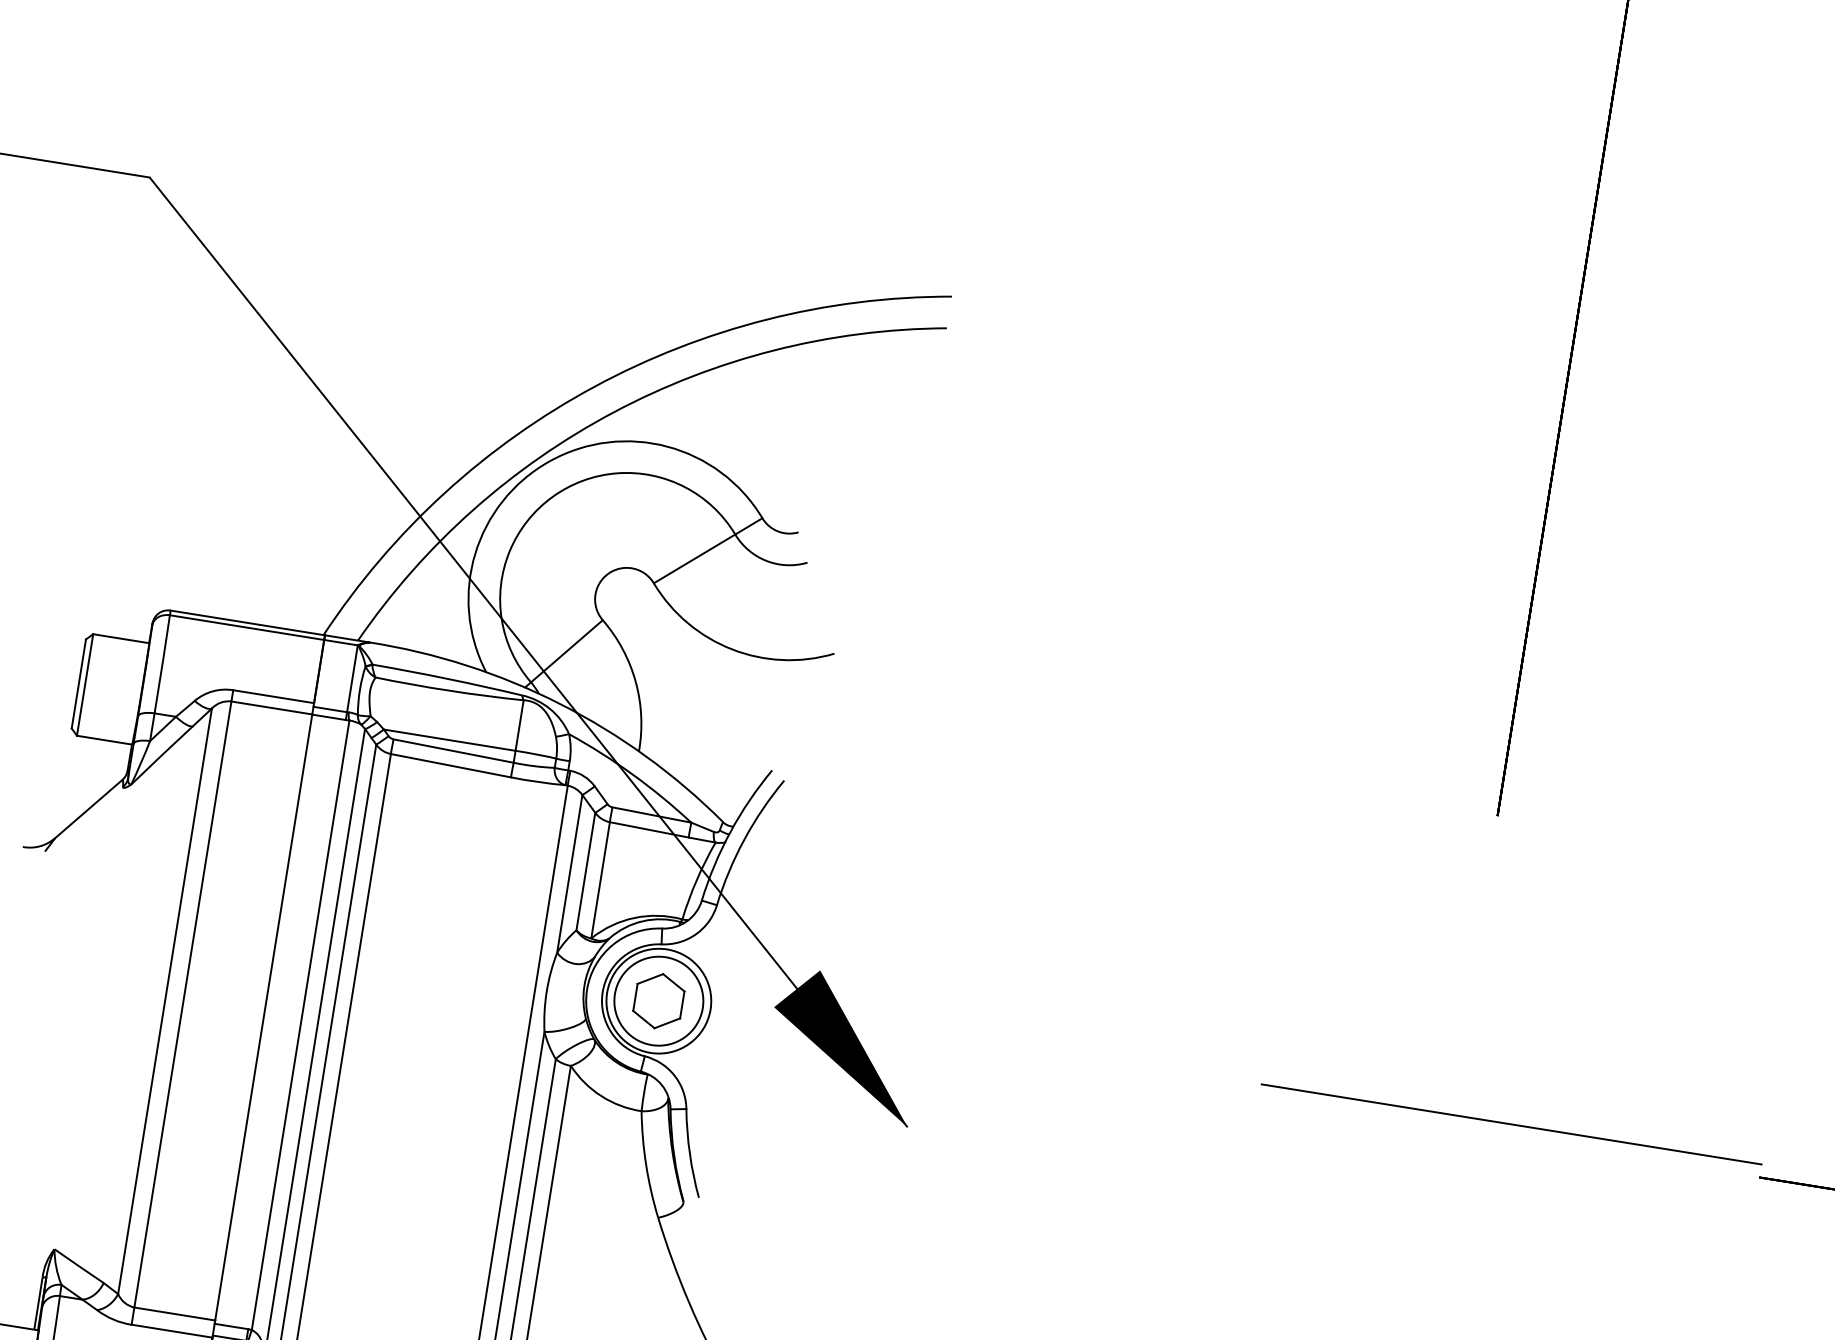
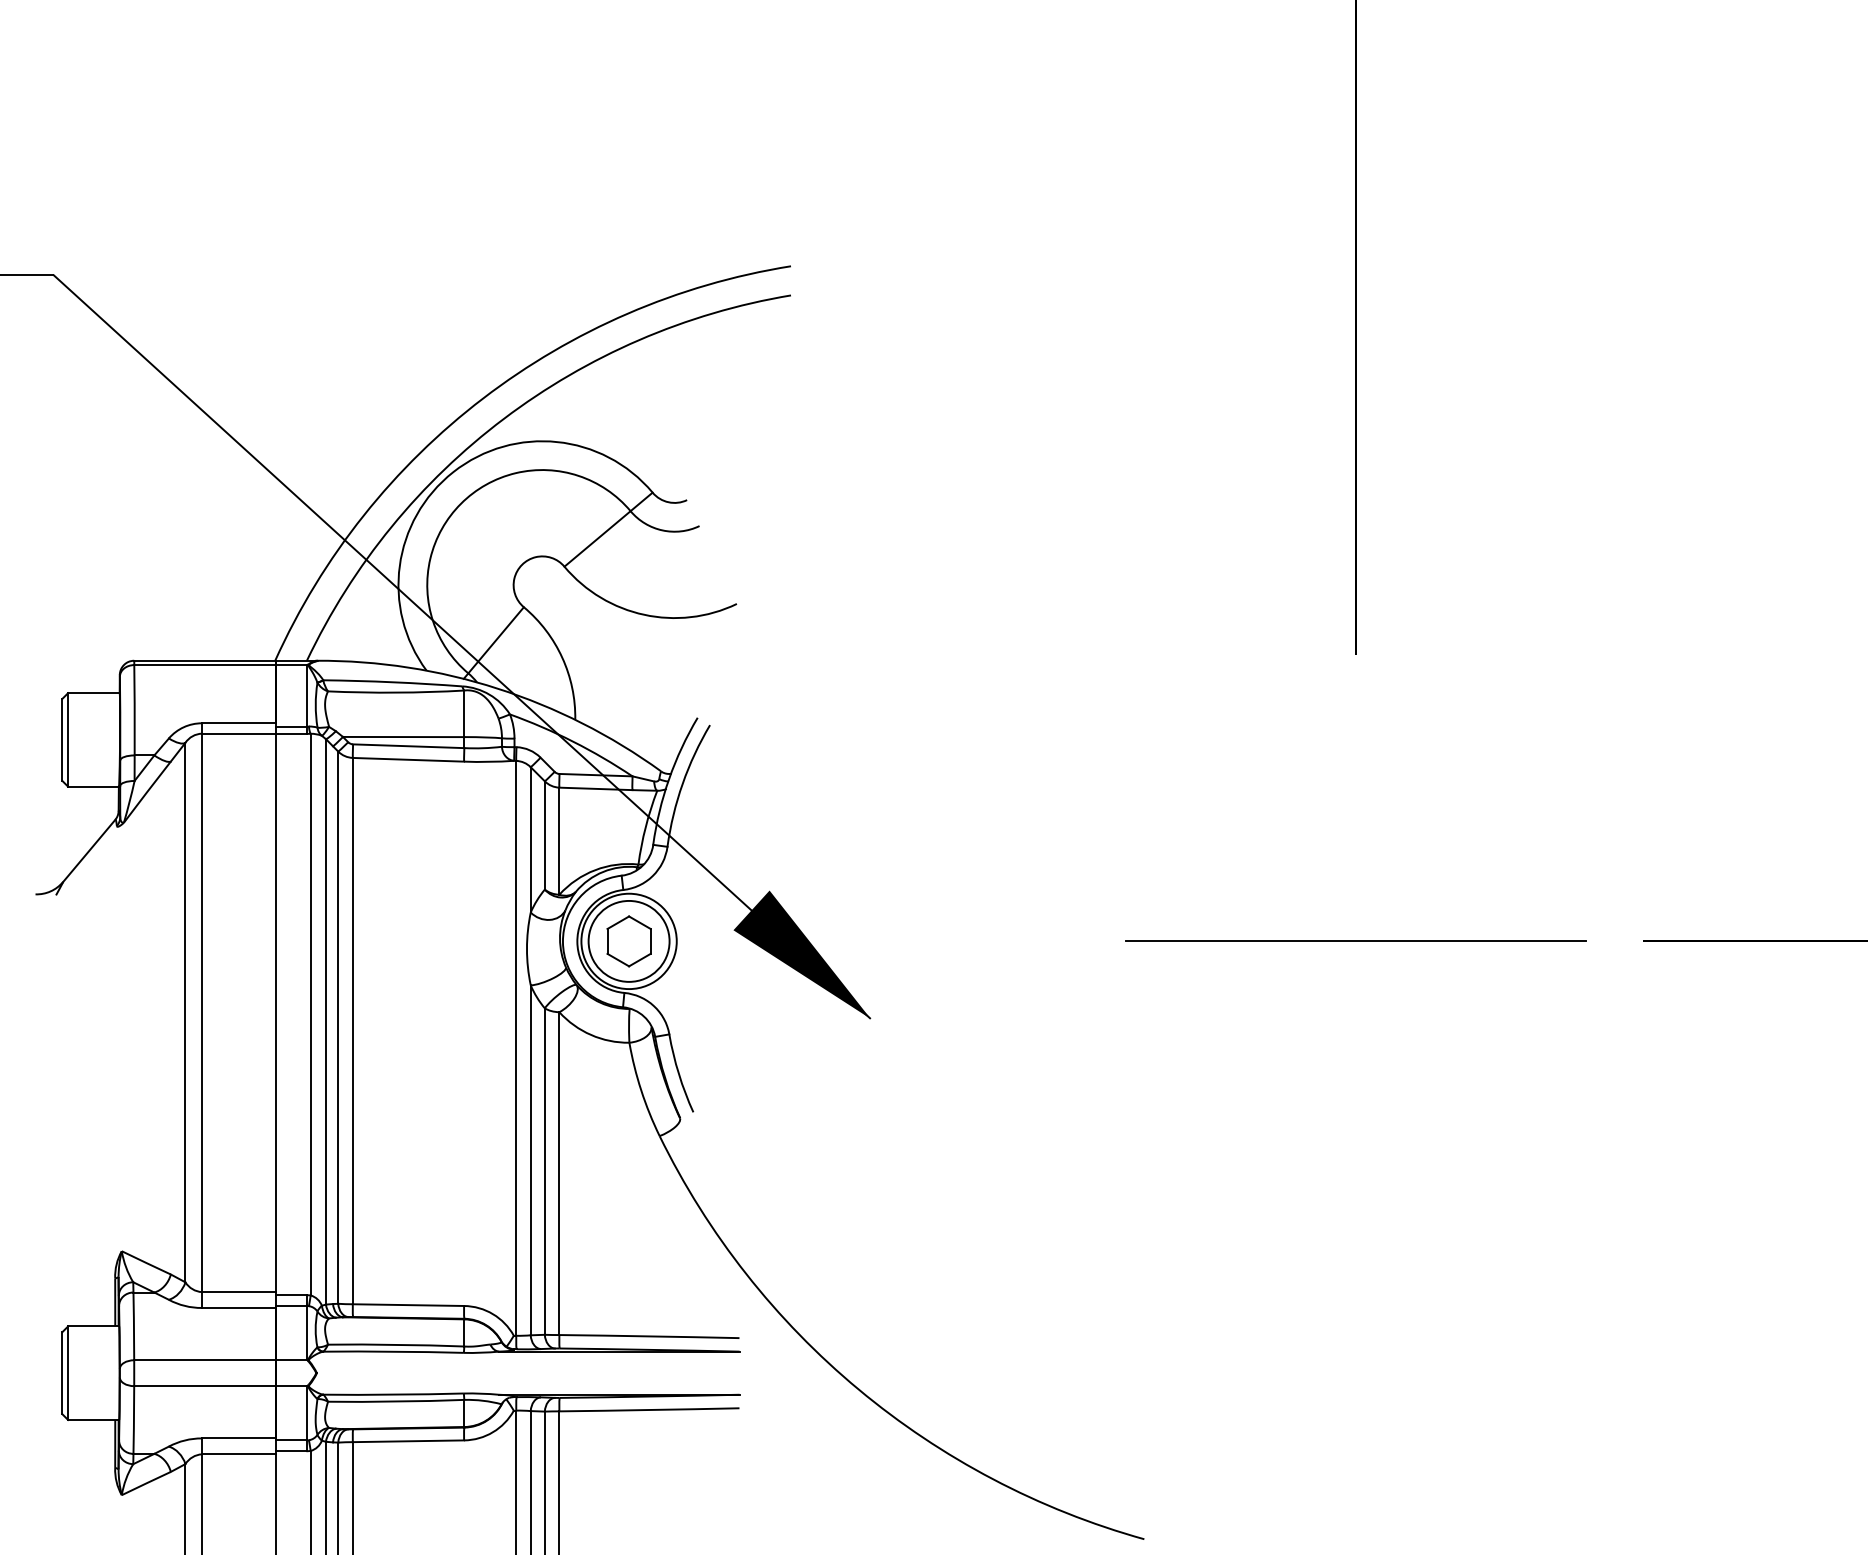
line: (1511, 1123) -> (1355, 940), moved

